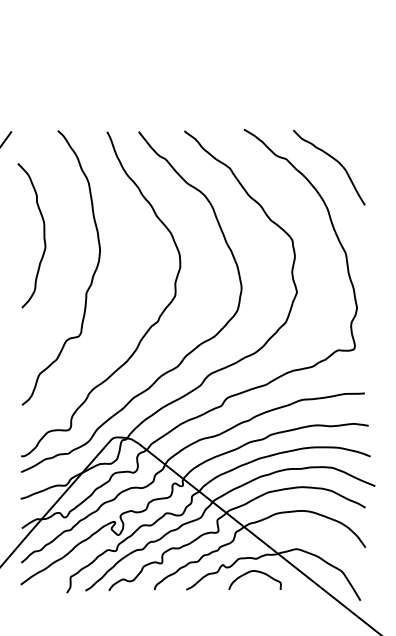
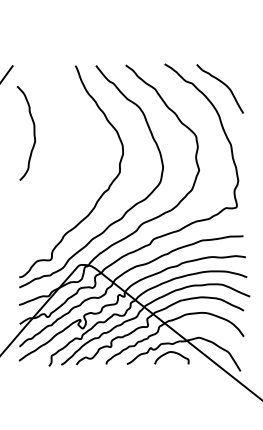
curve: (91, 274) -> (65, 158), removed

